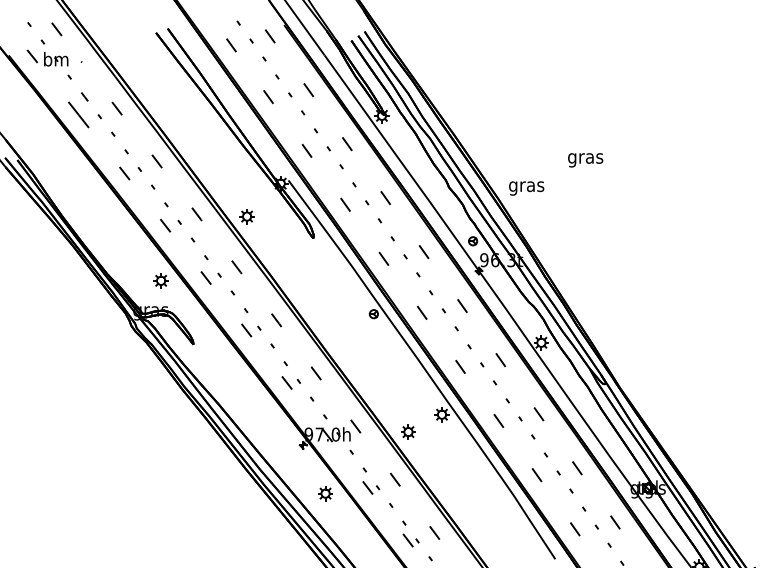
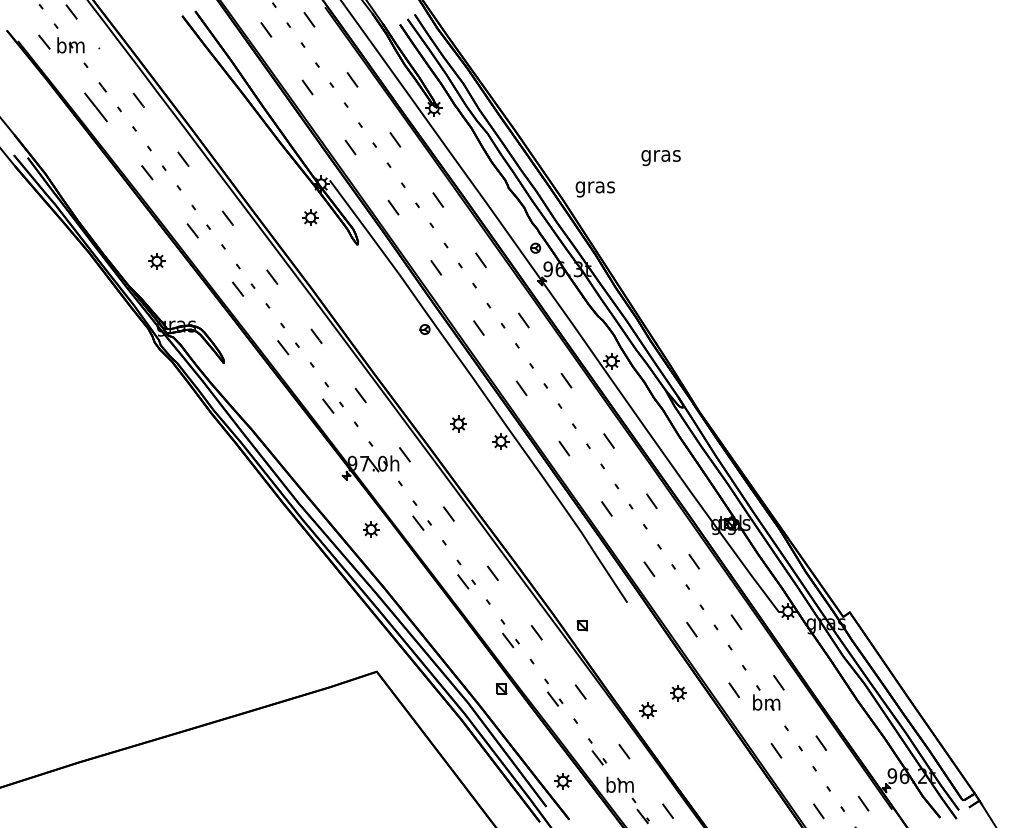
part: (246, 216) -> (310, 217), moved
part: (160, 280) -> (156, 261), moved
part: (408, 431) -> (458, 423), moved

